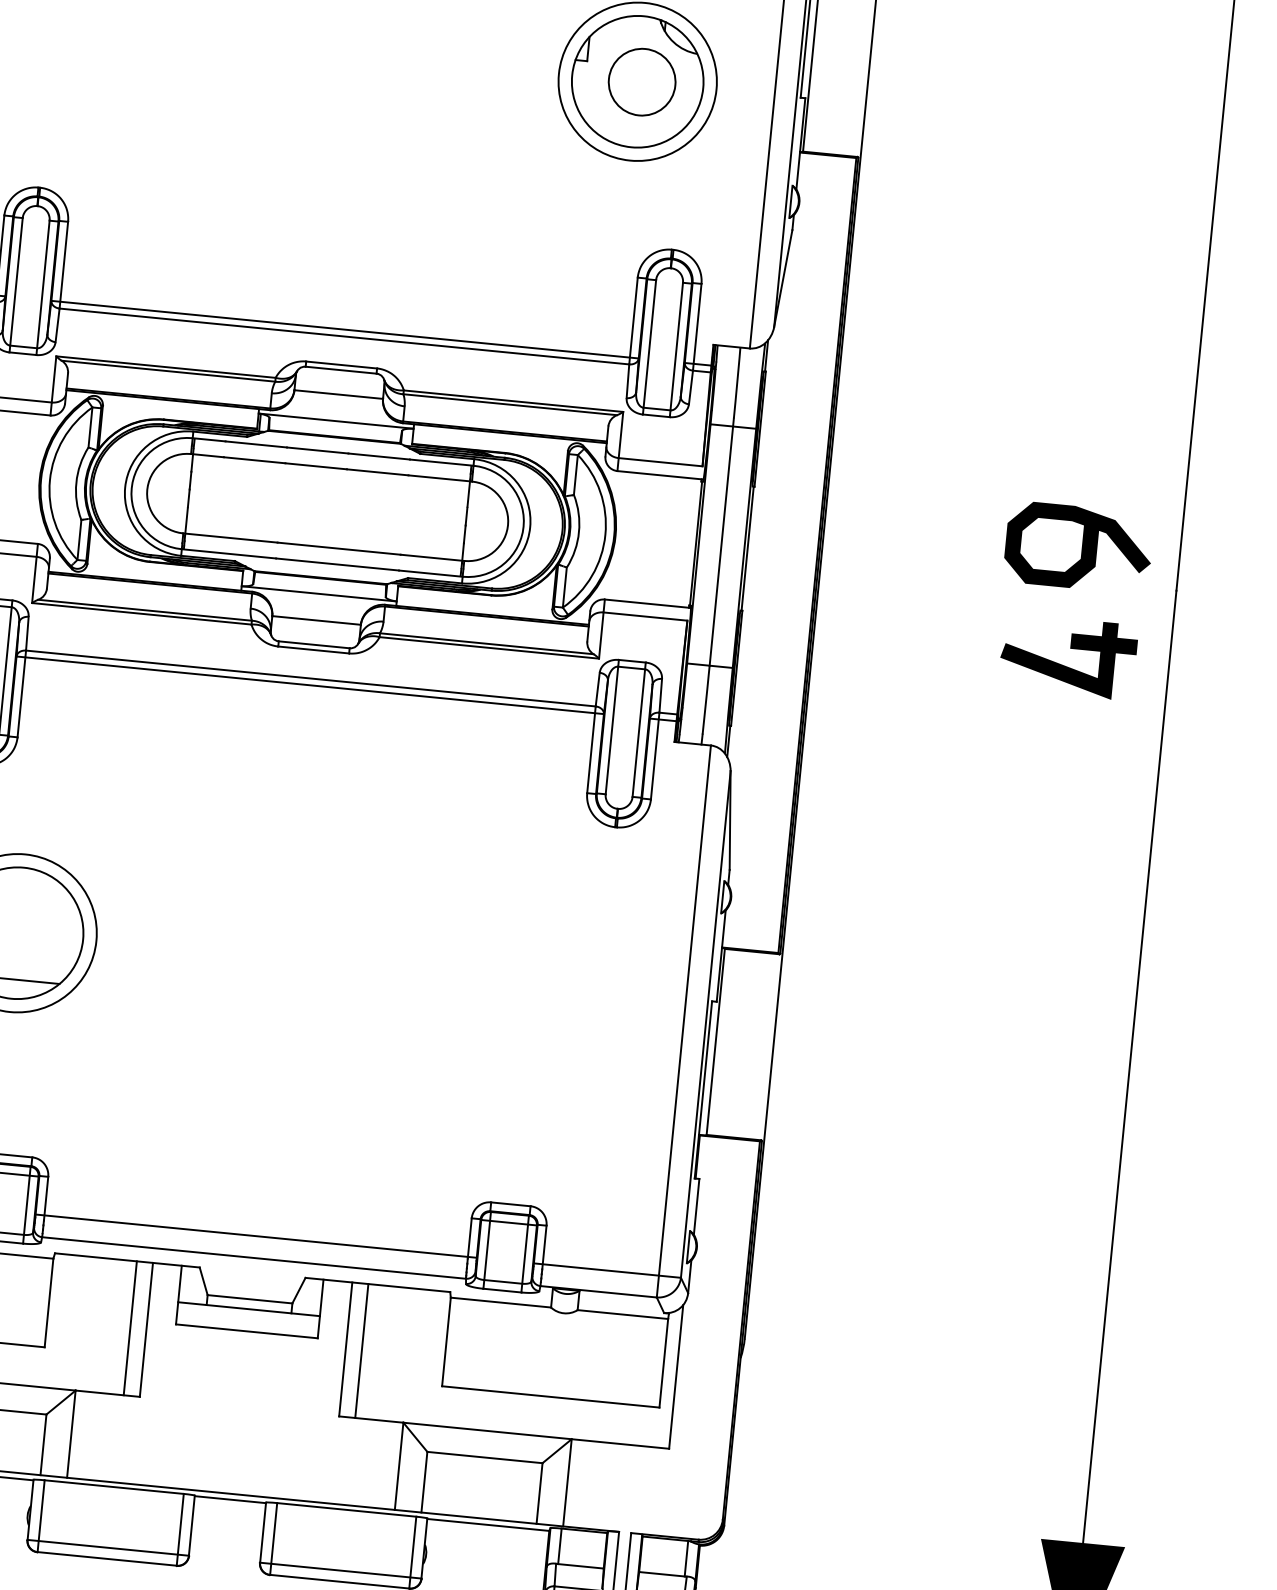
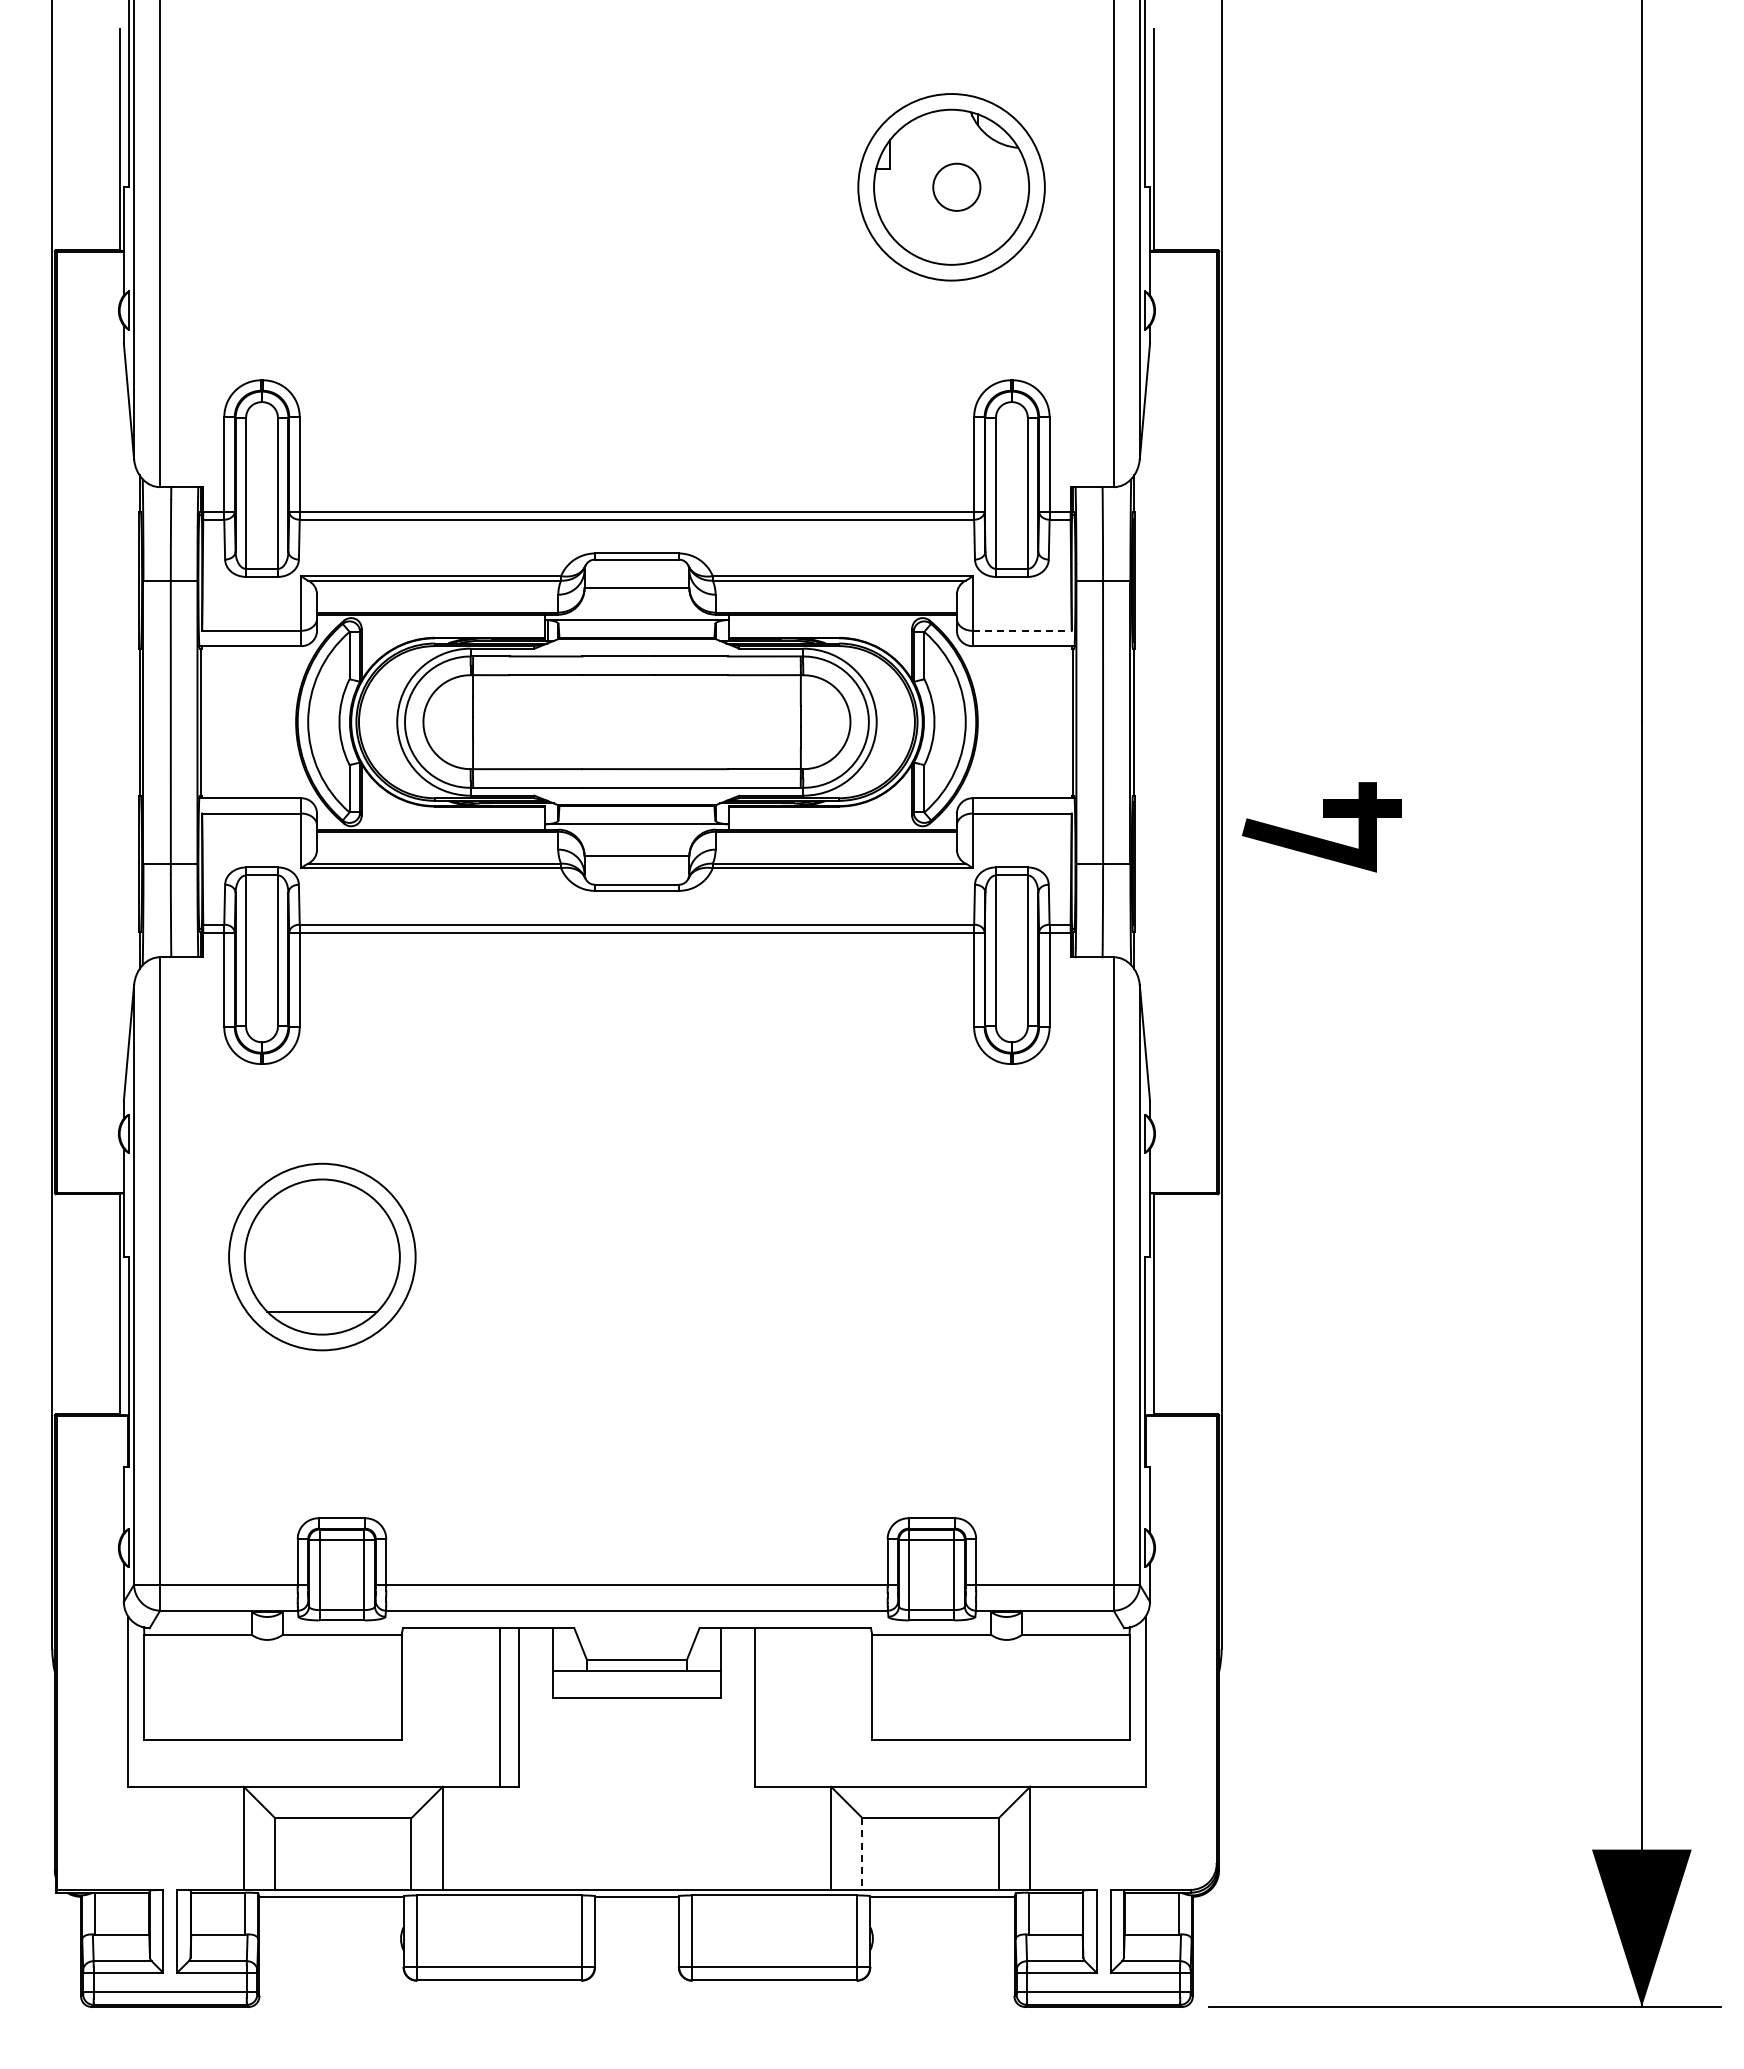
circle: (641, 82) -> (956, 187), size x0.6
line: (660, 461) -> (1022, 630), solid -> dashed
curve: (1082, 547) -> (1526, 682), removed
part: (1070, 648) -> (1323, 817), moved
line: (362, 1351) -> (774, 1707), removed
line: (424, 1482) -> (862, 1854), solid -> dashed

